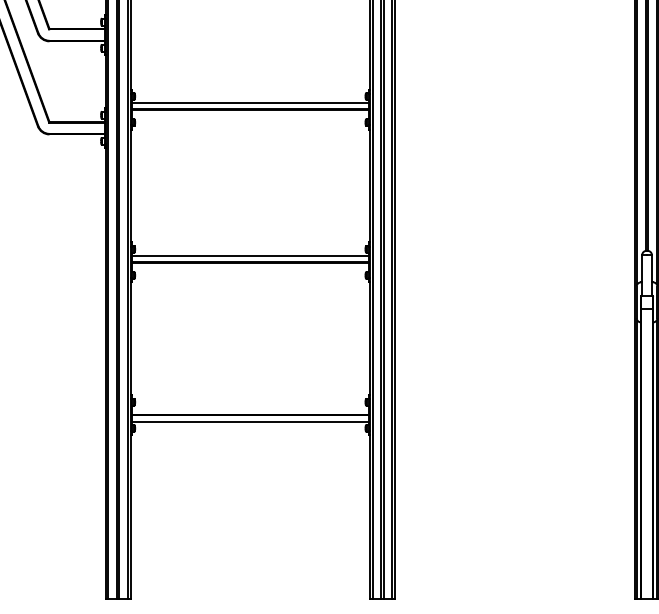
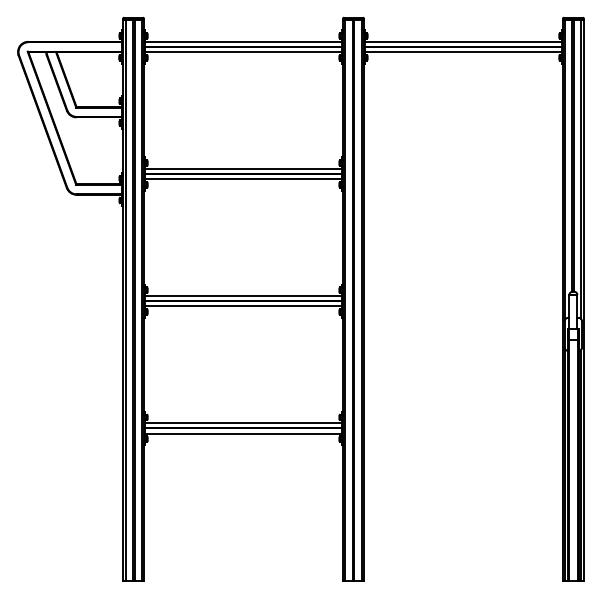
line: (250, 116) -> (243, 179), added
line: (250, 268) -> (243, 306), added
line: (250, 409) -> (243, 423), added

